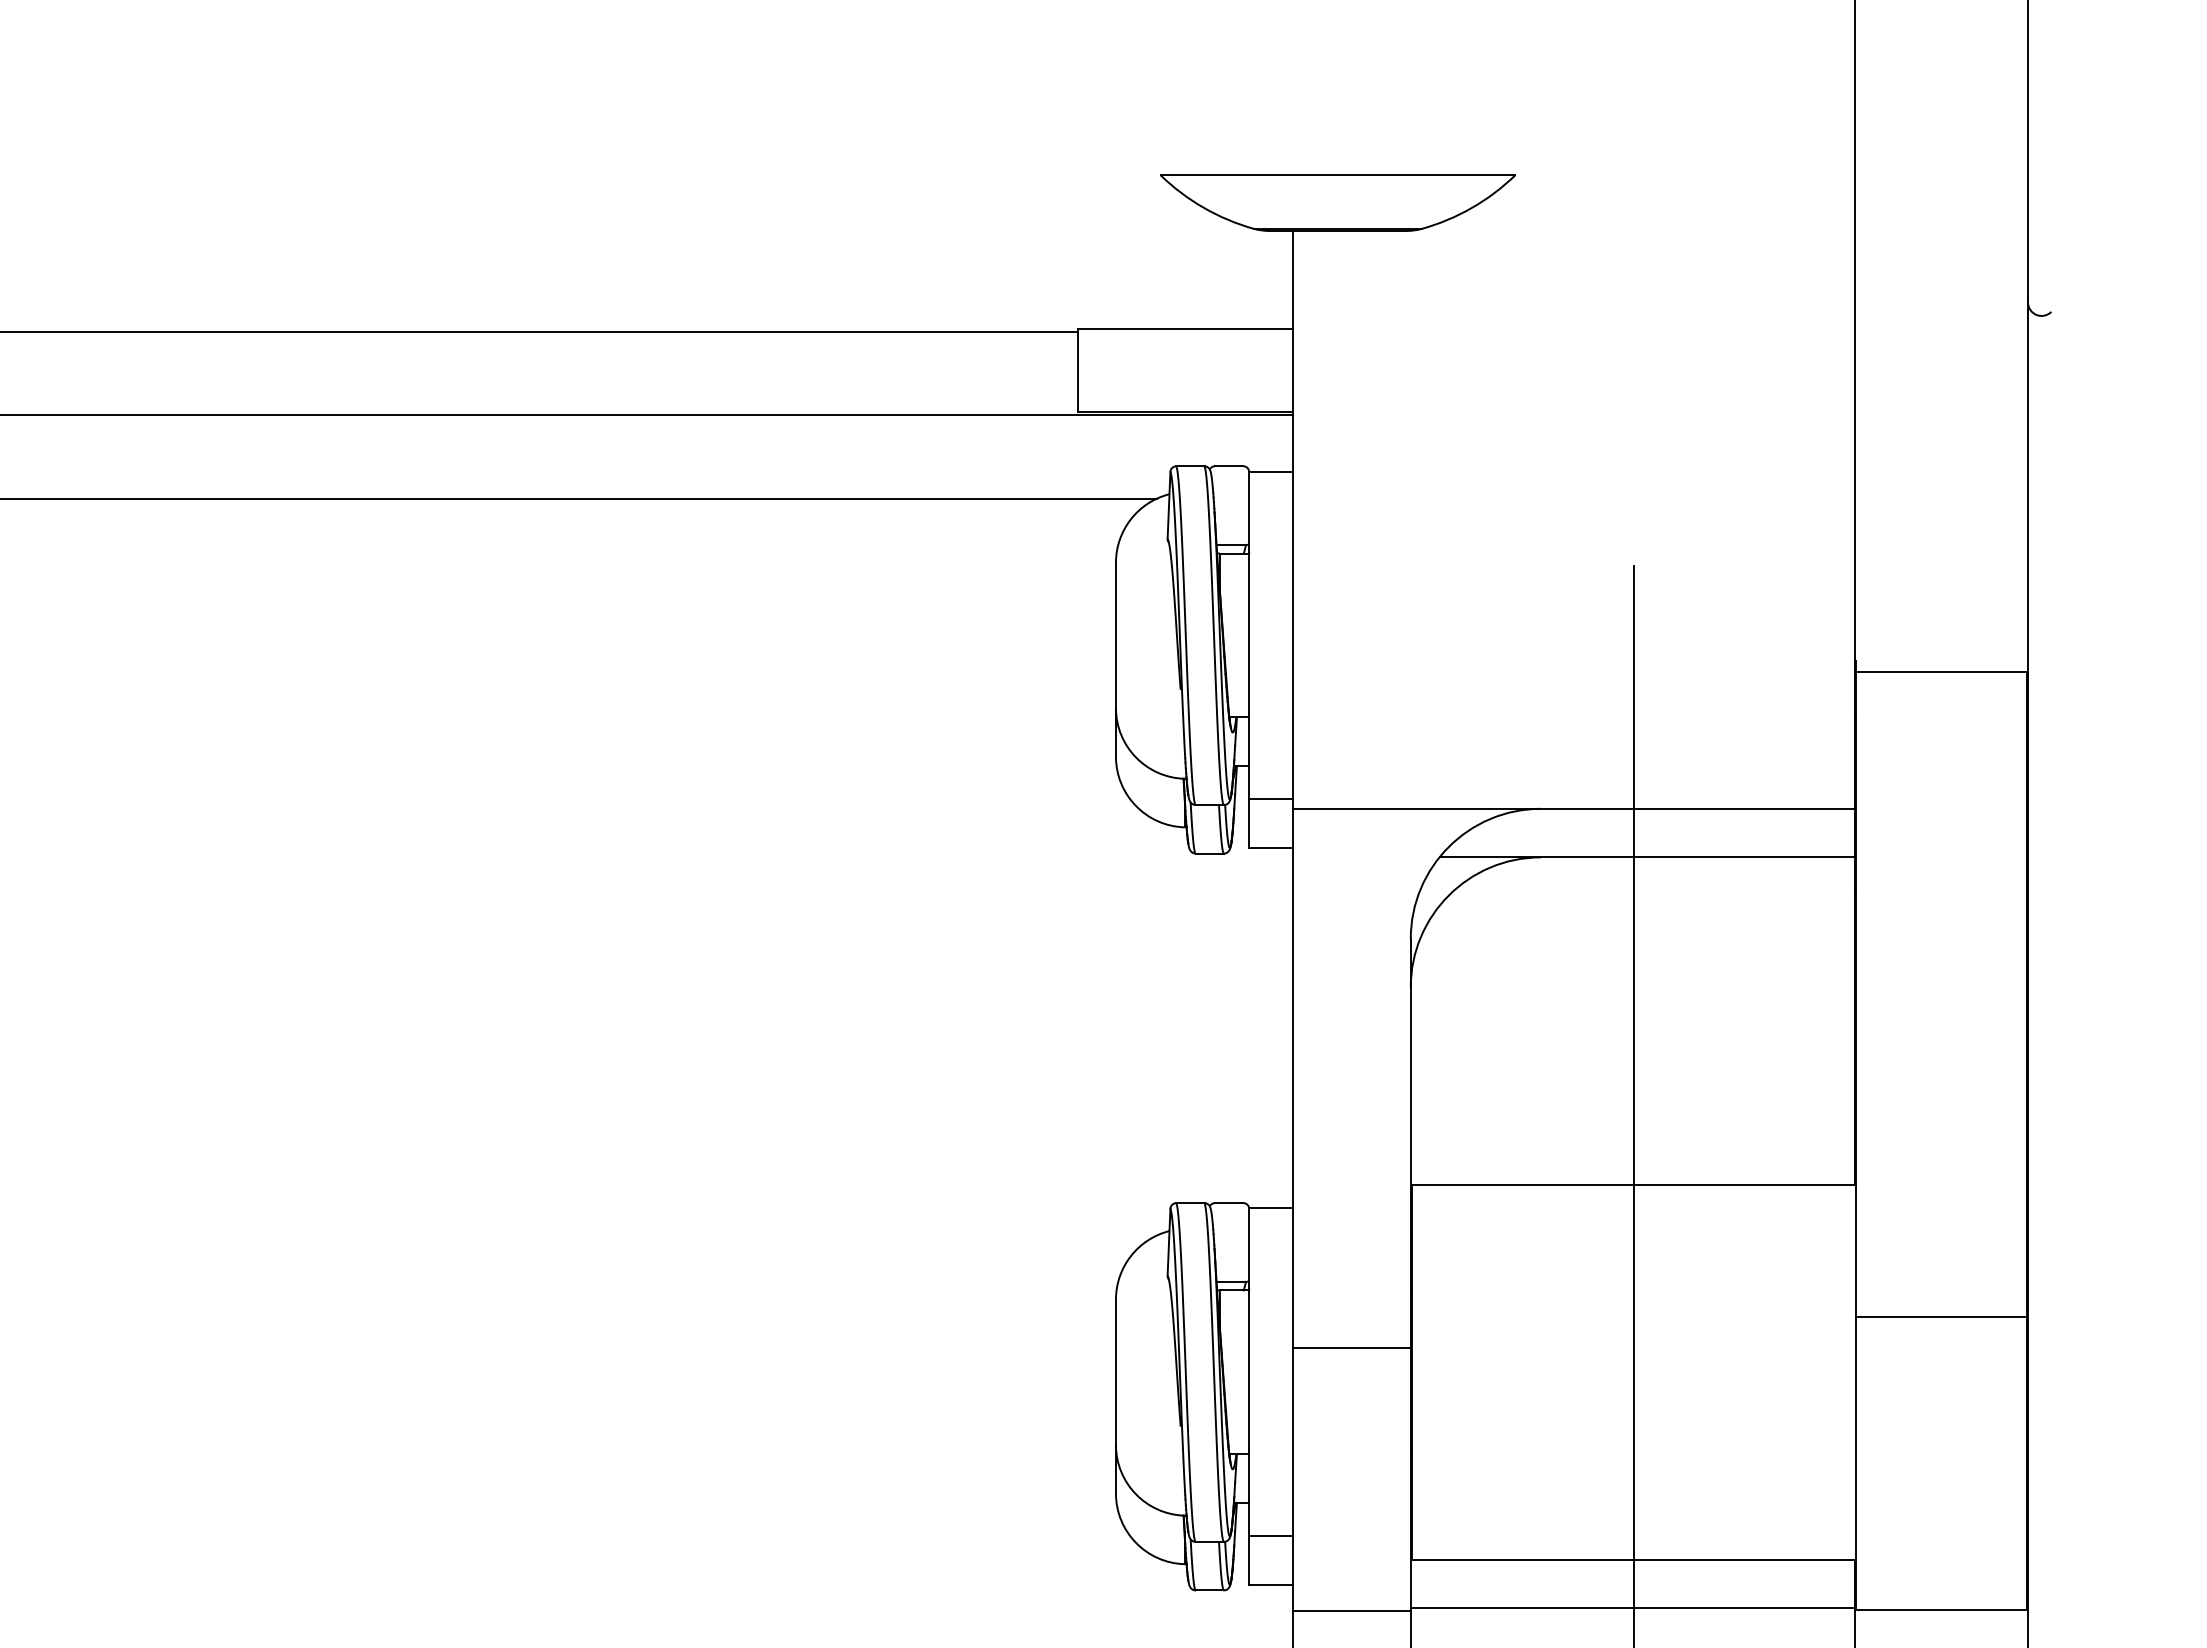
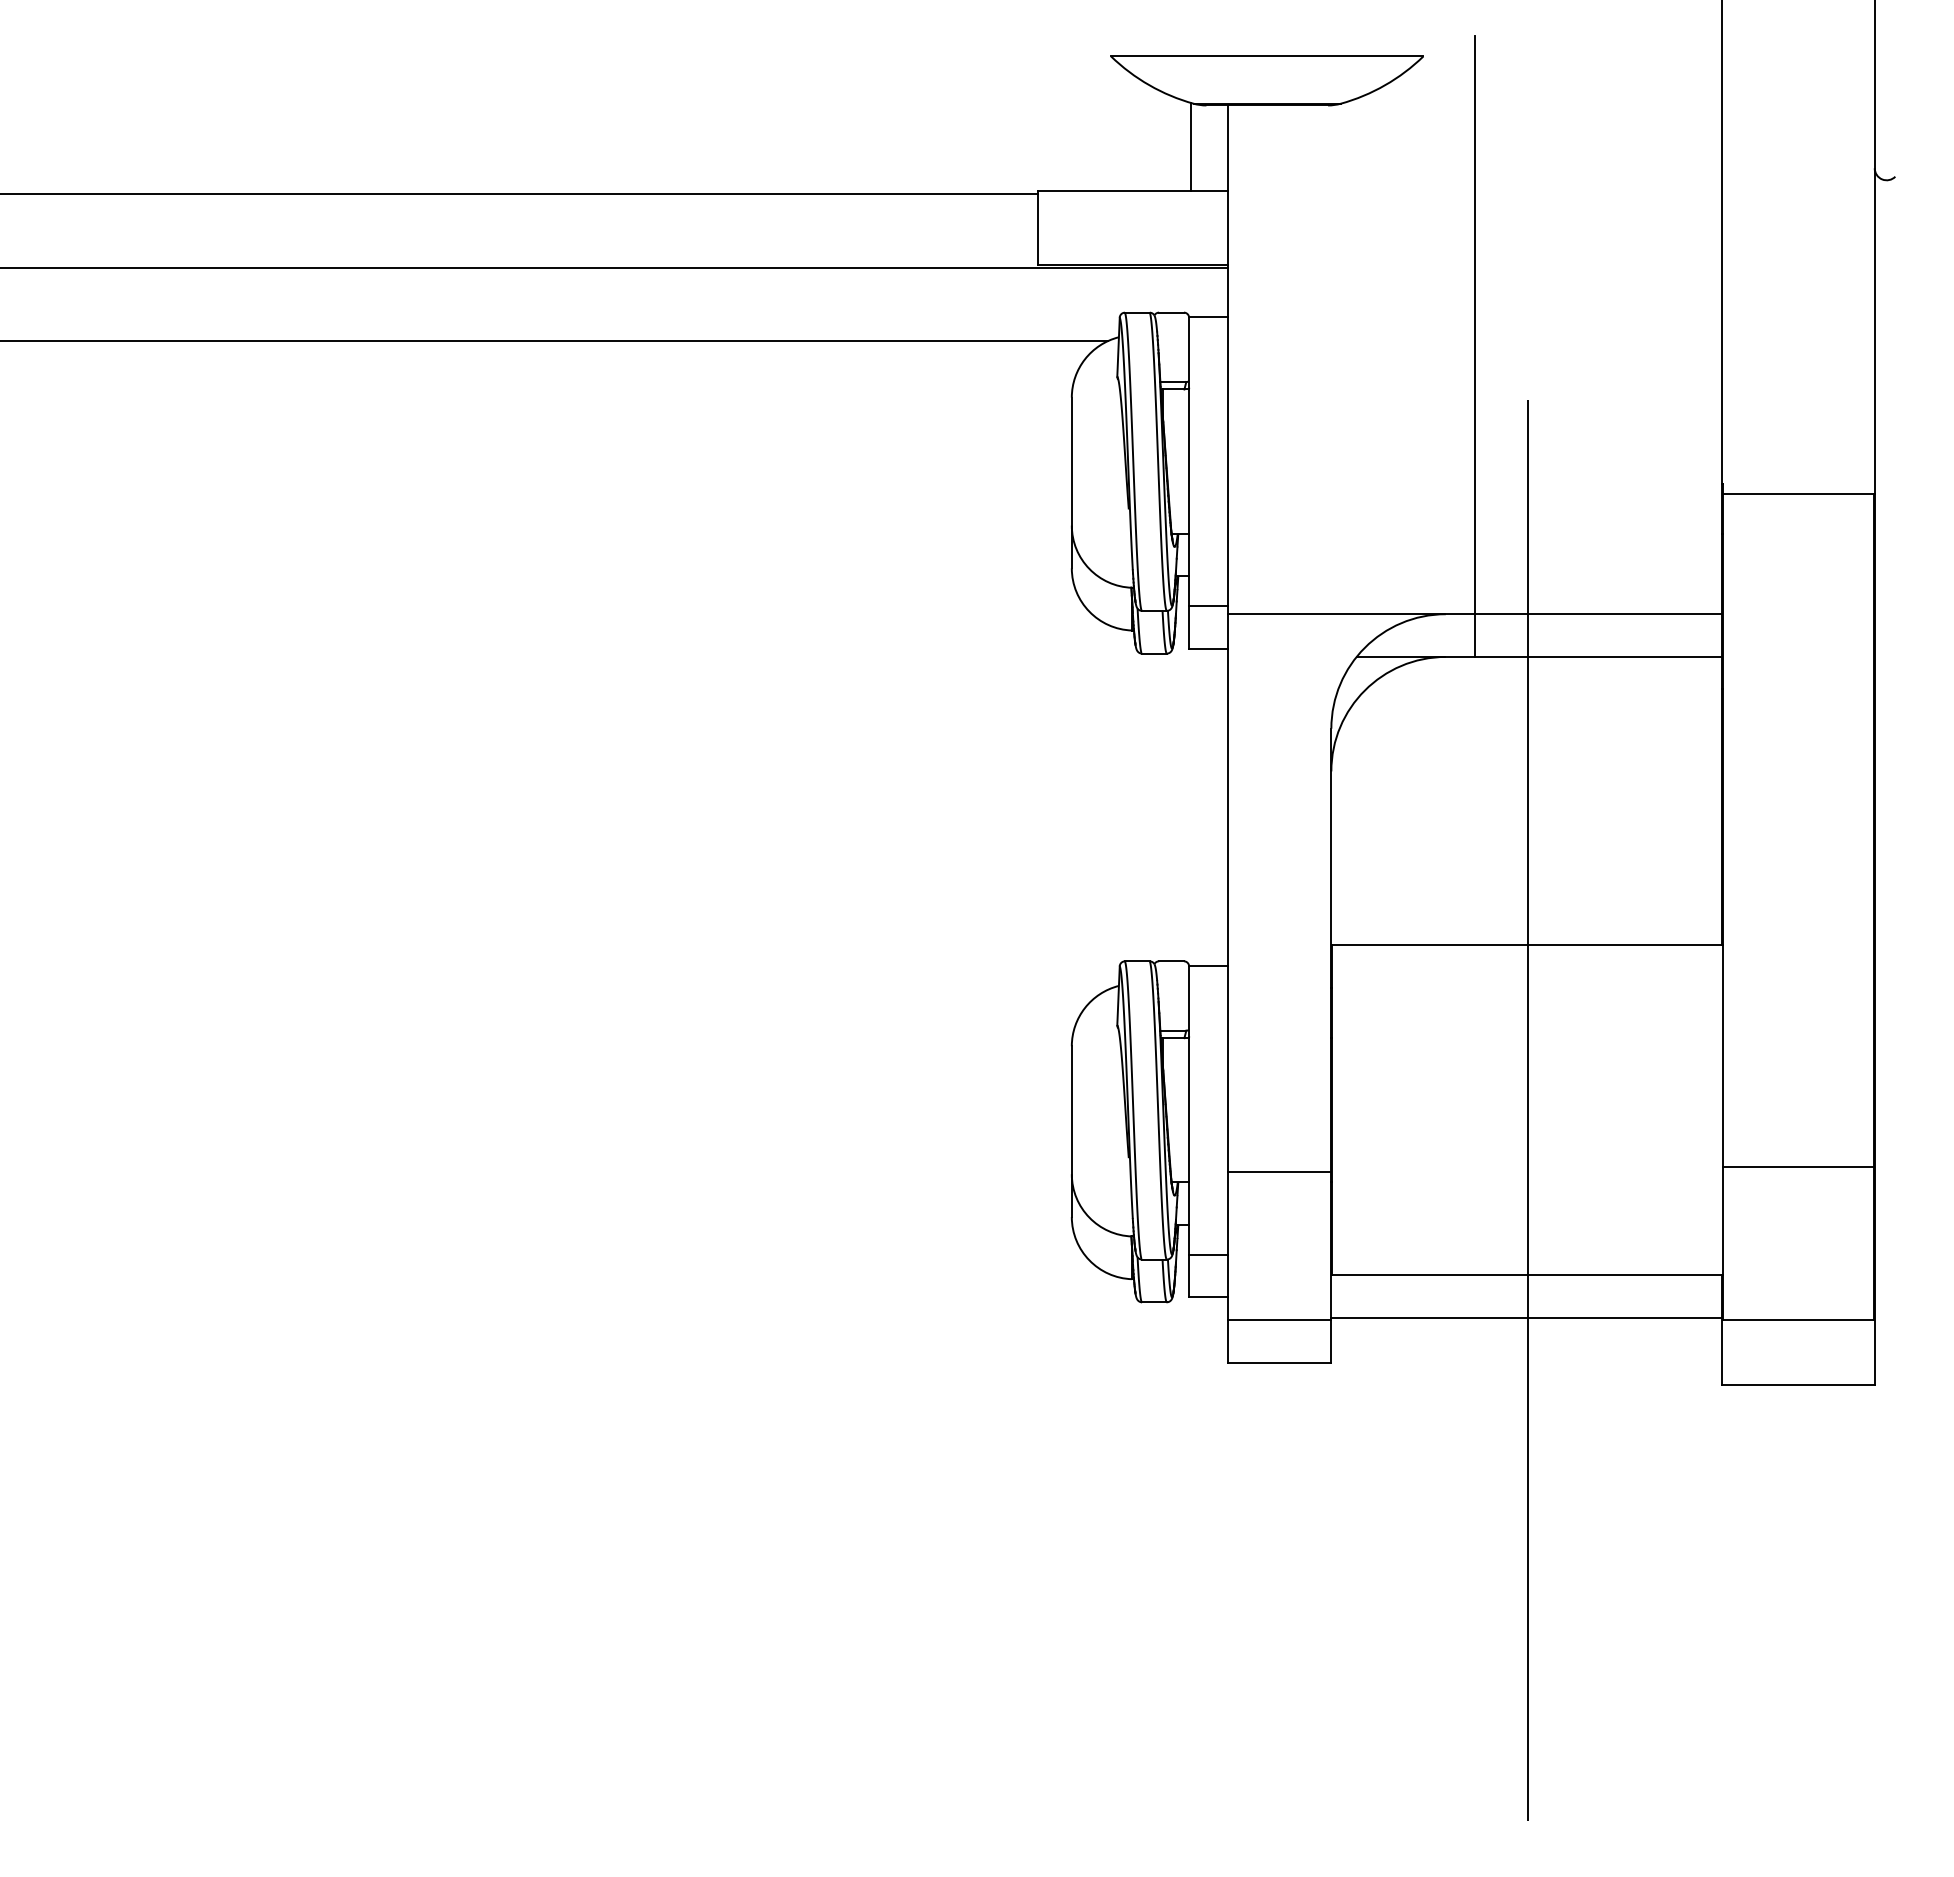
line: (1250, 277) -> (1190, 146), added
line: (1573, 503) -> (1474, 345), added
line: (1941, 1318) -> (1798, 1167), moved
line: (1351, 1348) -> (1279, 1172), moved

